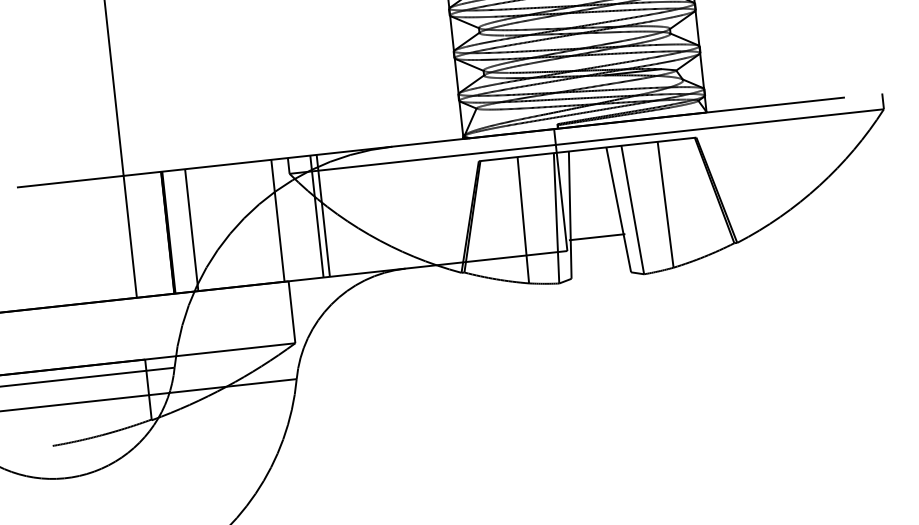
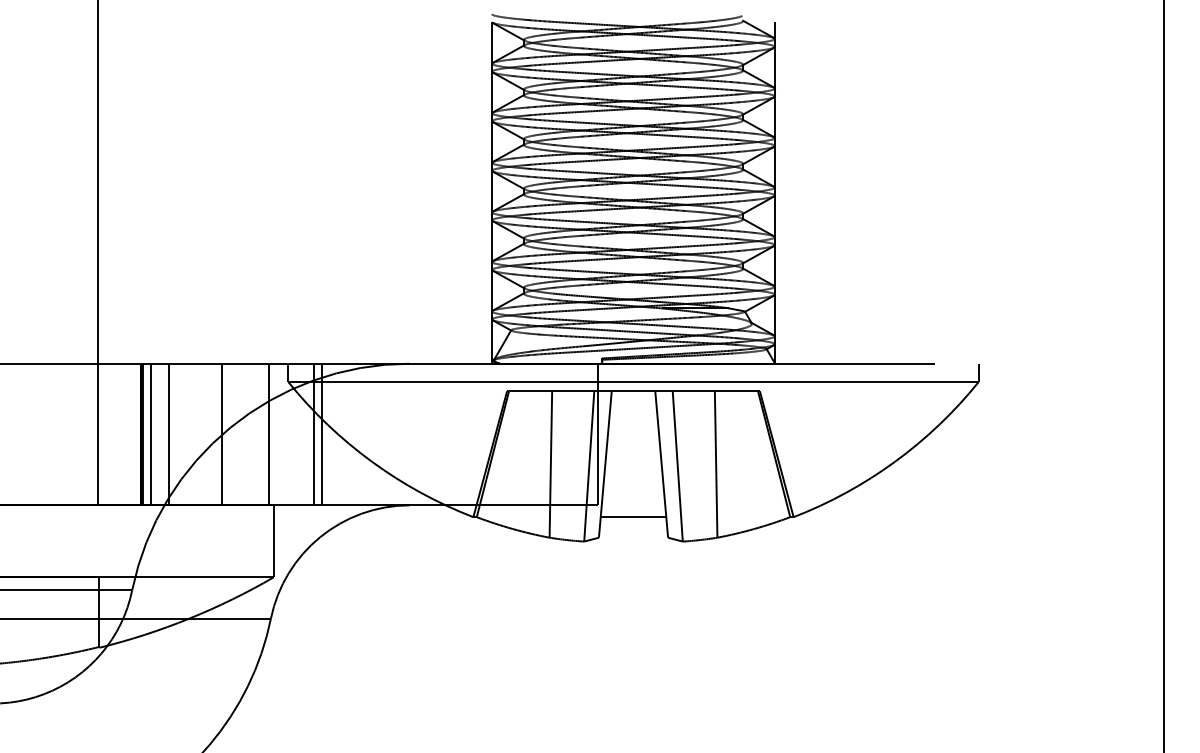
line: (236, 225) -> (221, 434), added
line: (176, 231) -> (151, 434), added
line: (597, 237) -> (633, 517), moved

